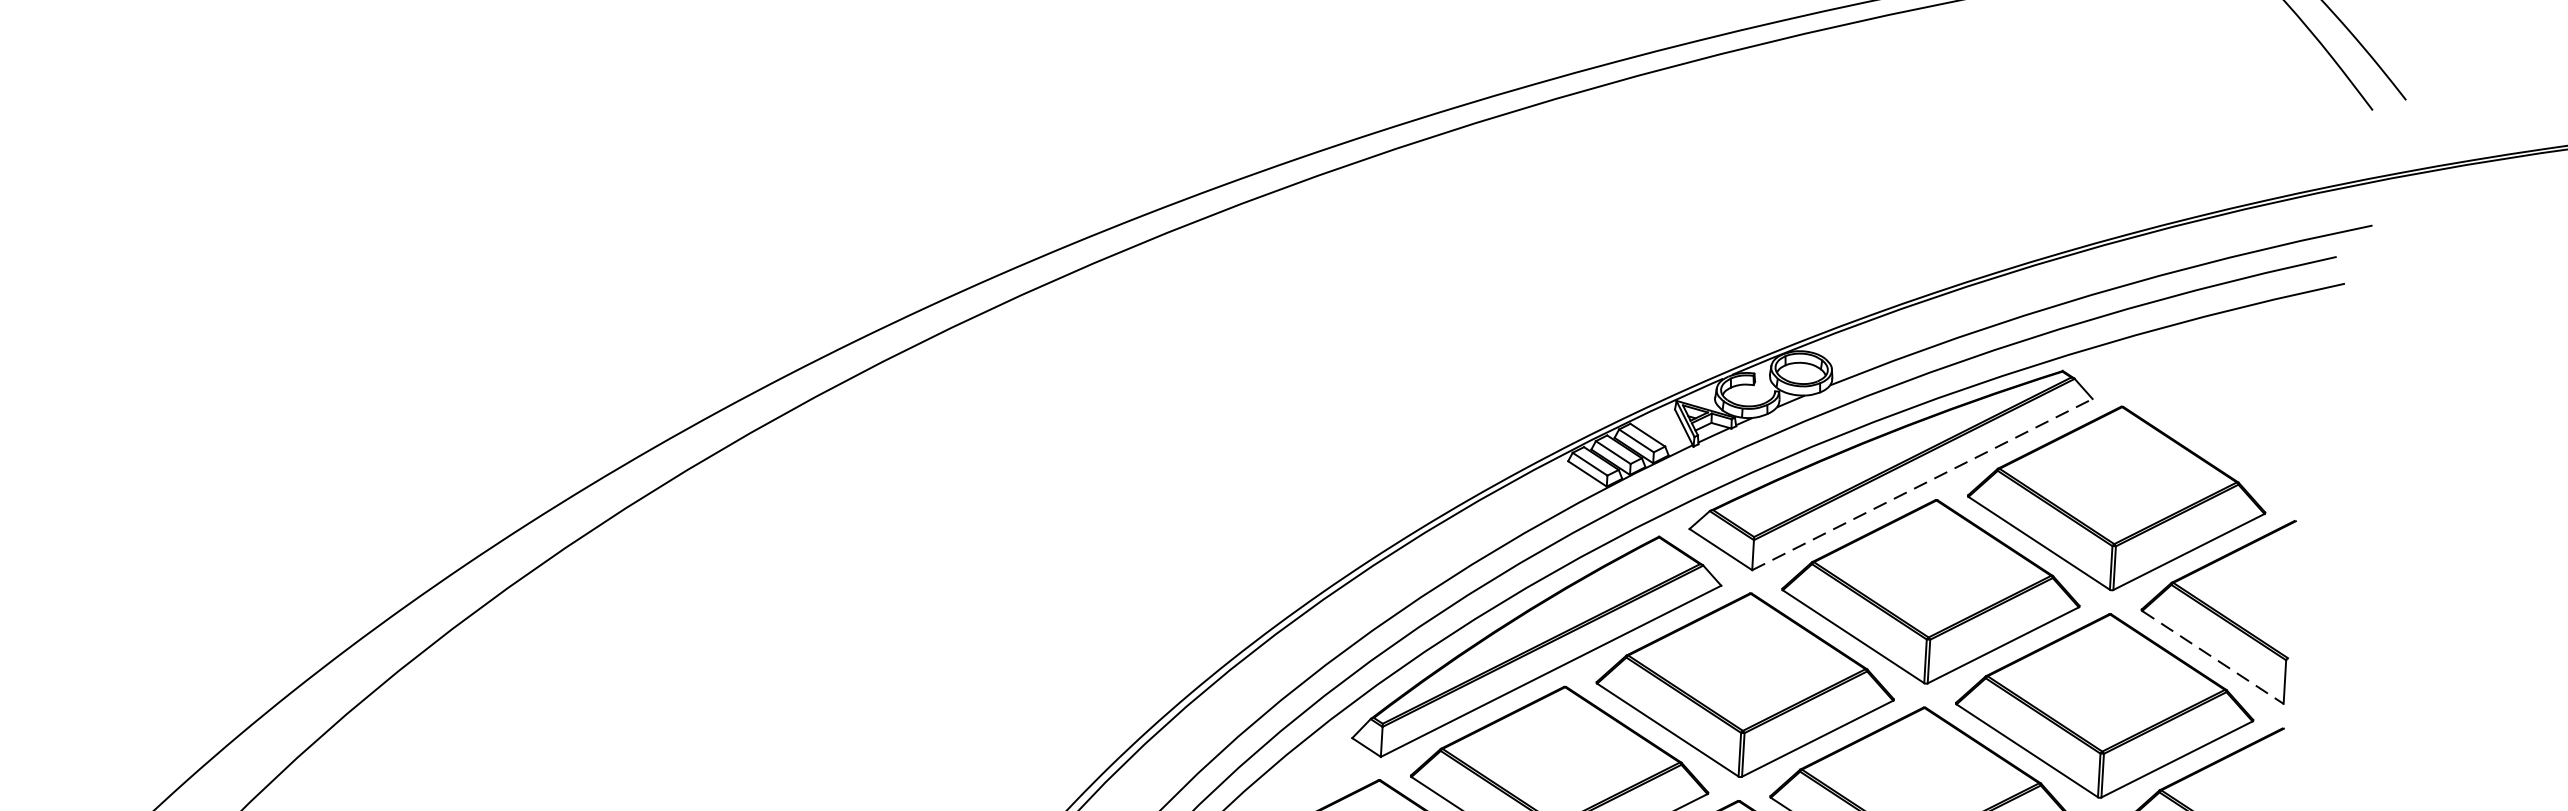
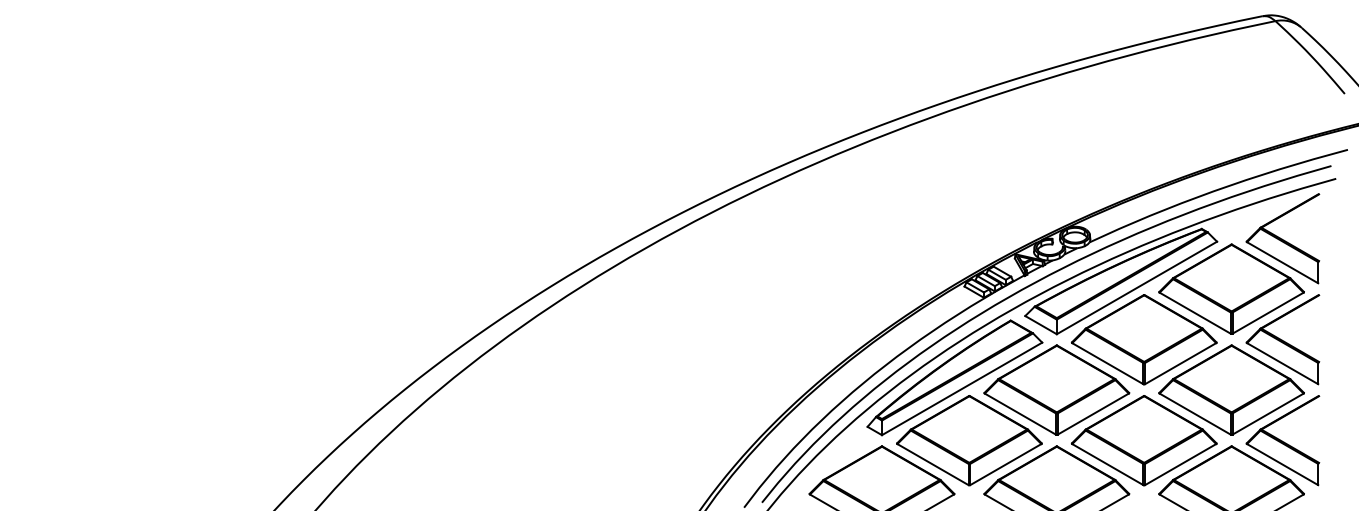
part: (2227, 400) -> (1282, 238), added
line: (1921, 483) -> (1136, 287), dashed -> solid
line: (2214, 657) -> (1283, 363), dashed -> solid

